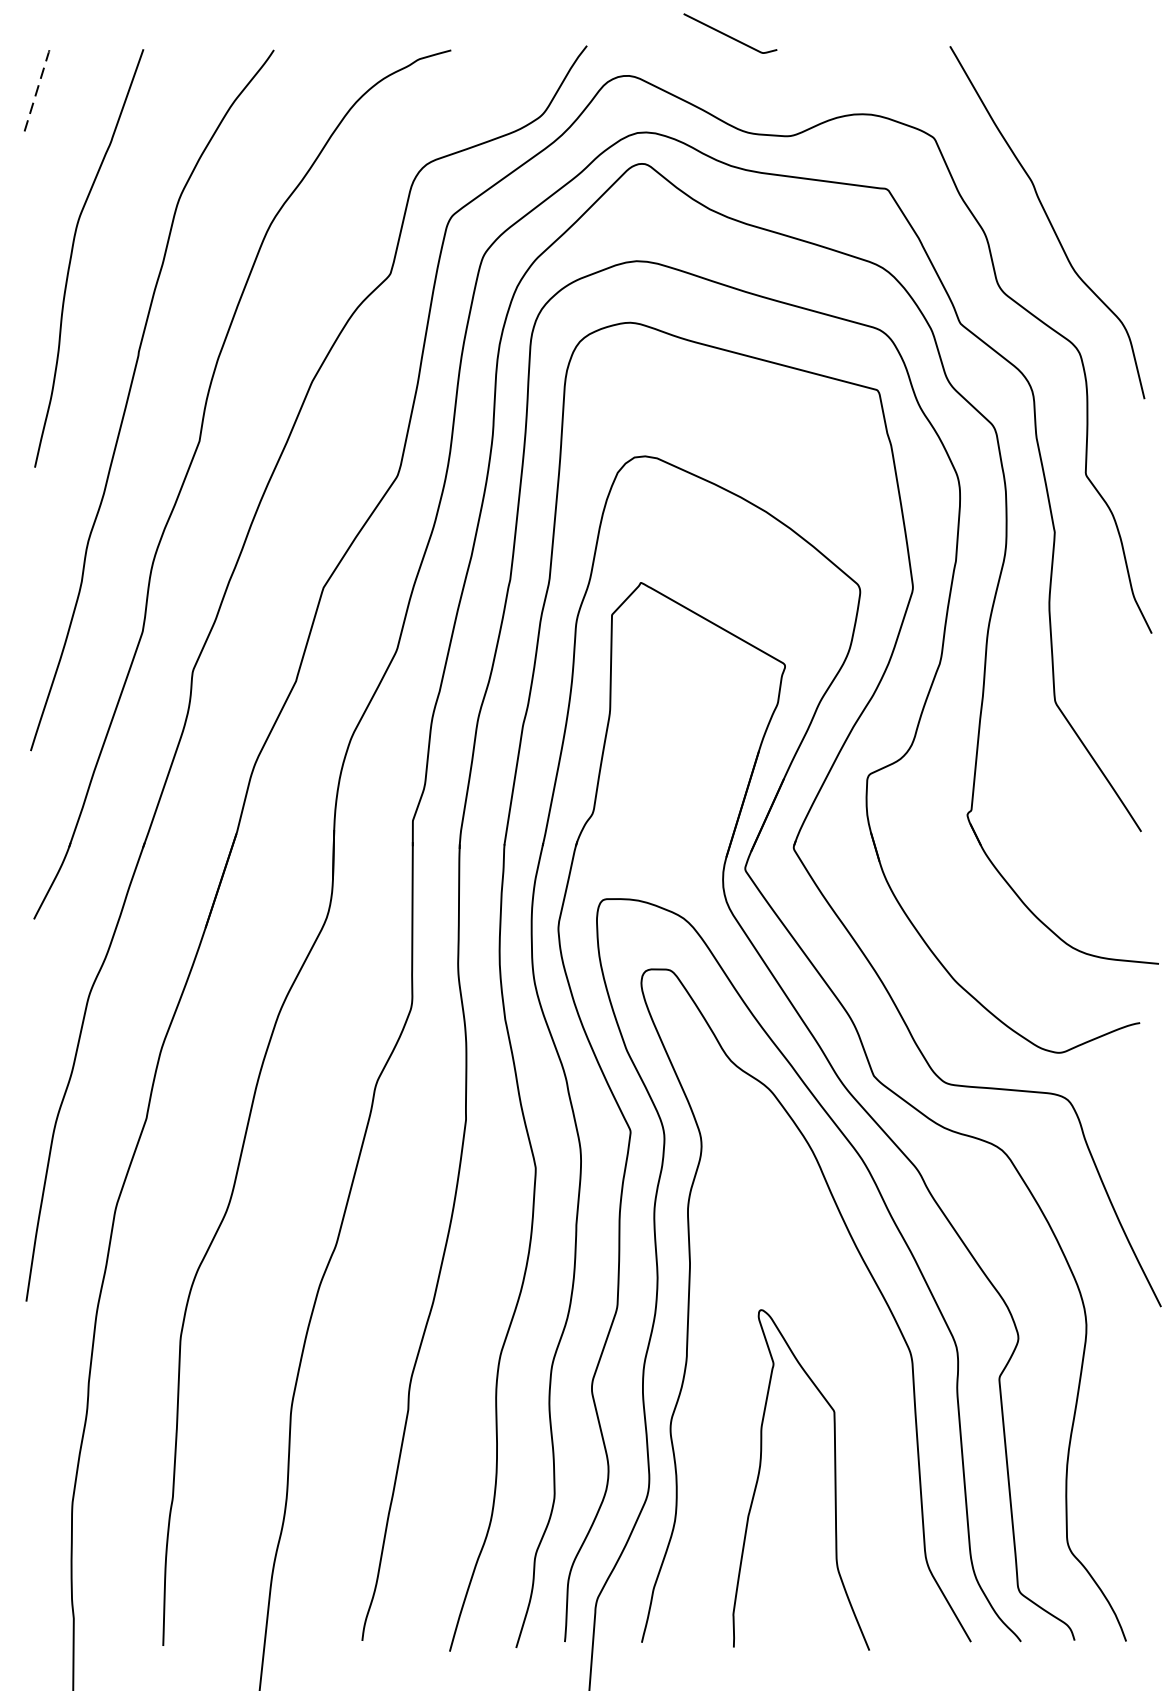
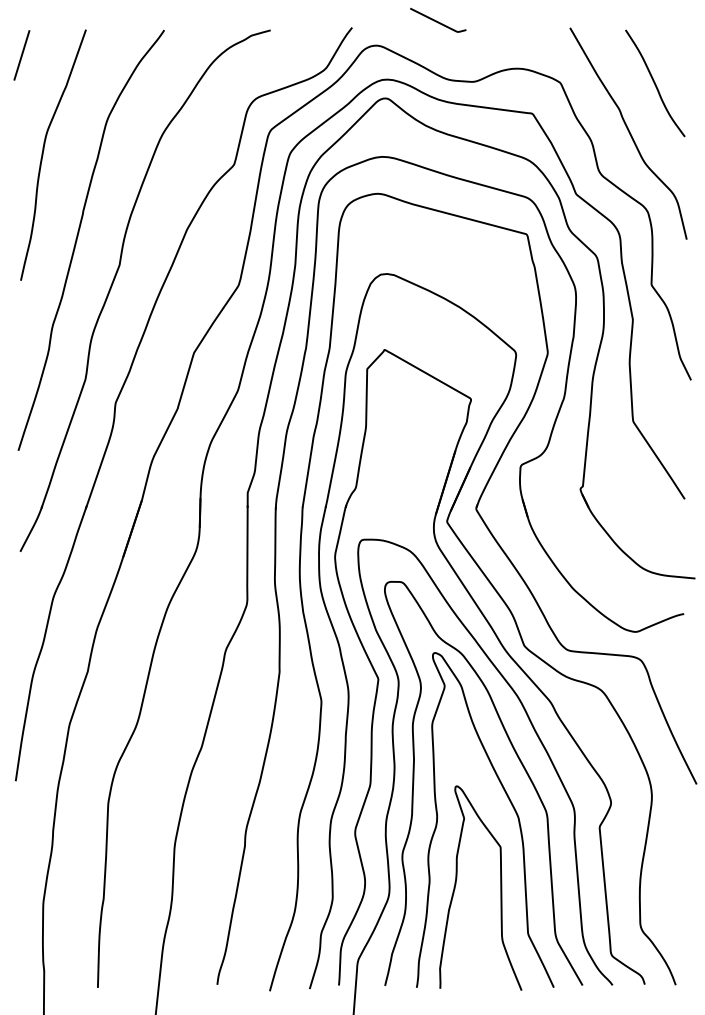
line: (37, 90) -> (22, 54), dashed -> solid
curve: (1092, 138) -> (655, 83), added
curve: (852, 1342) -> (511, 805), added

